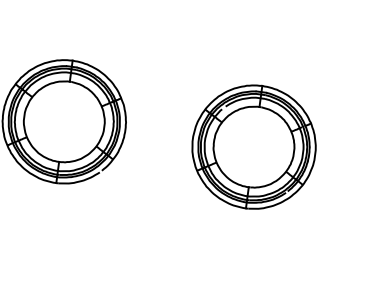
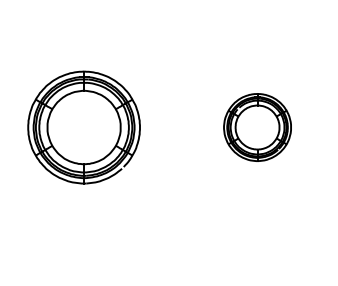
part: (253, 147) -> (257, 127), size x0.6

